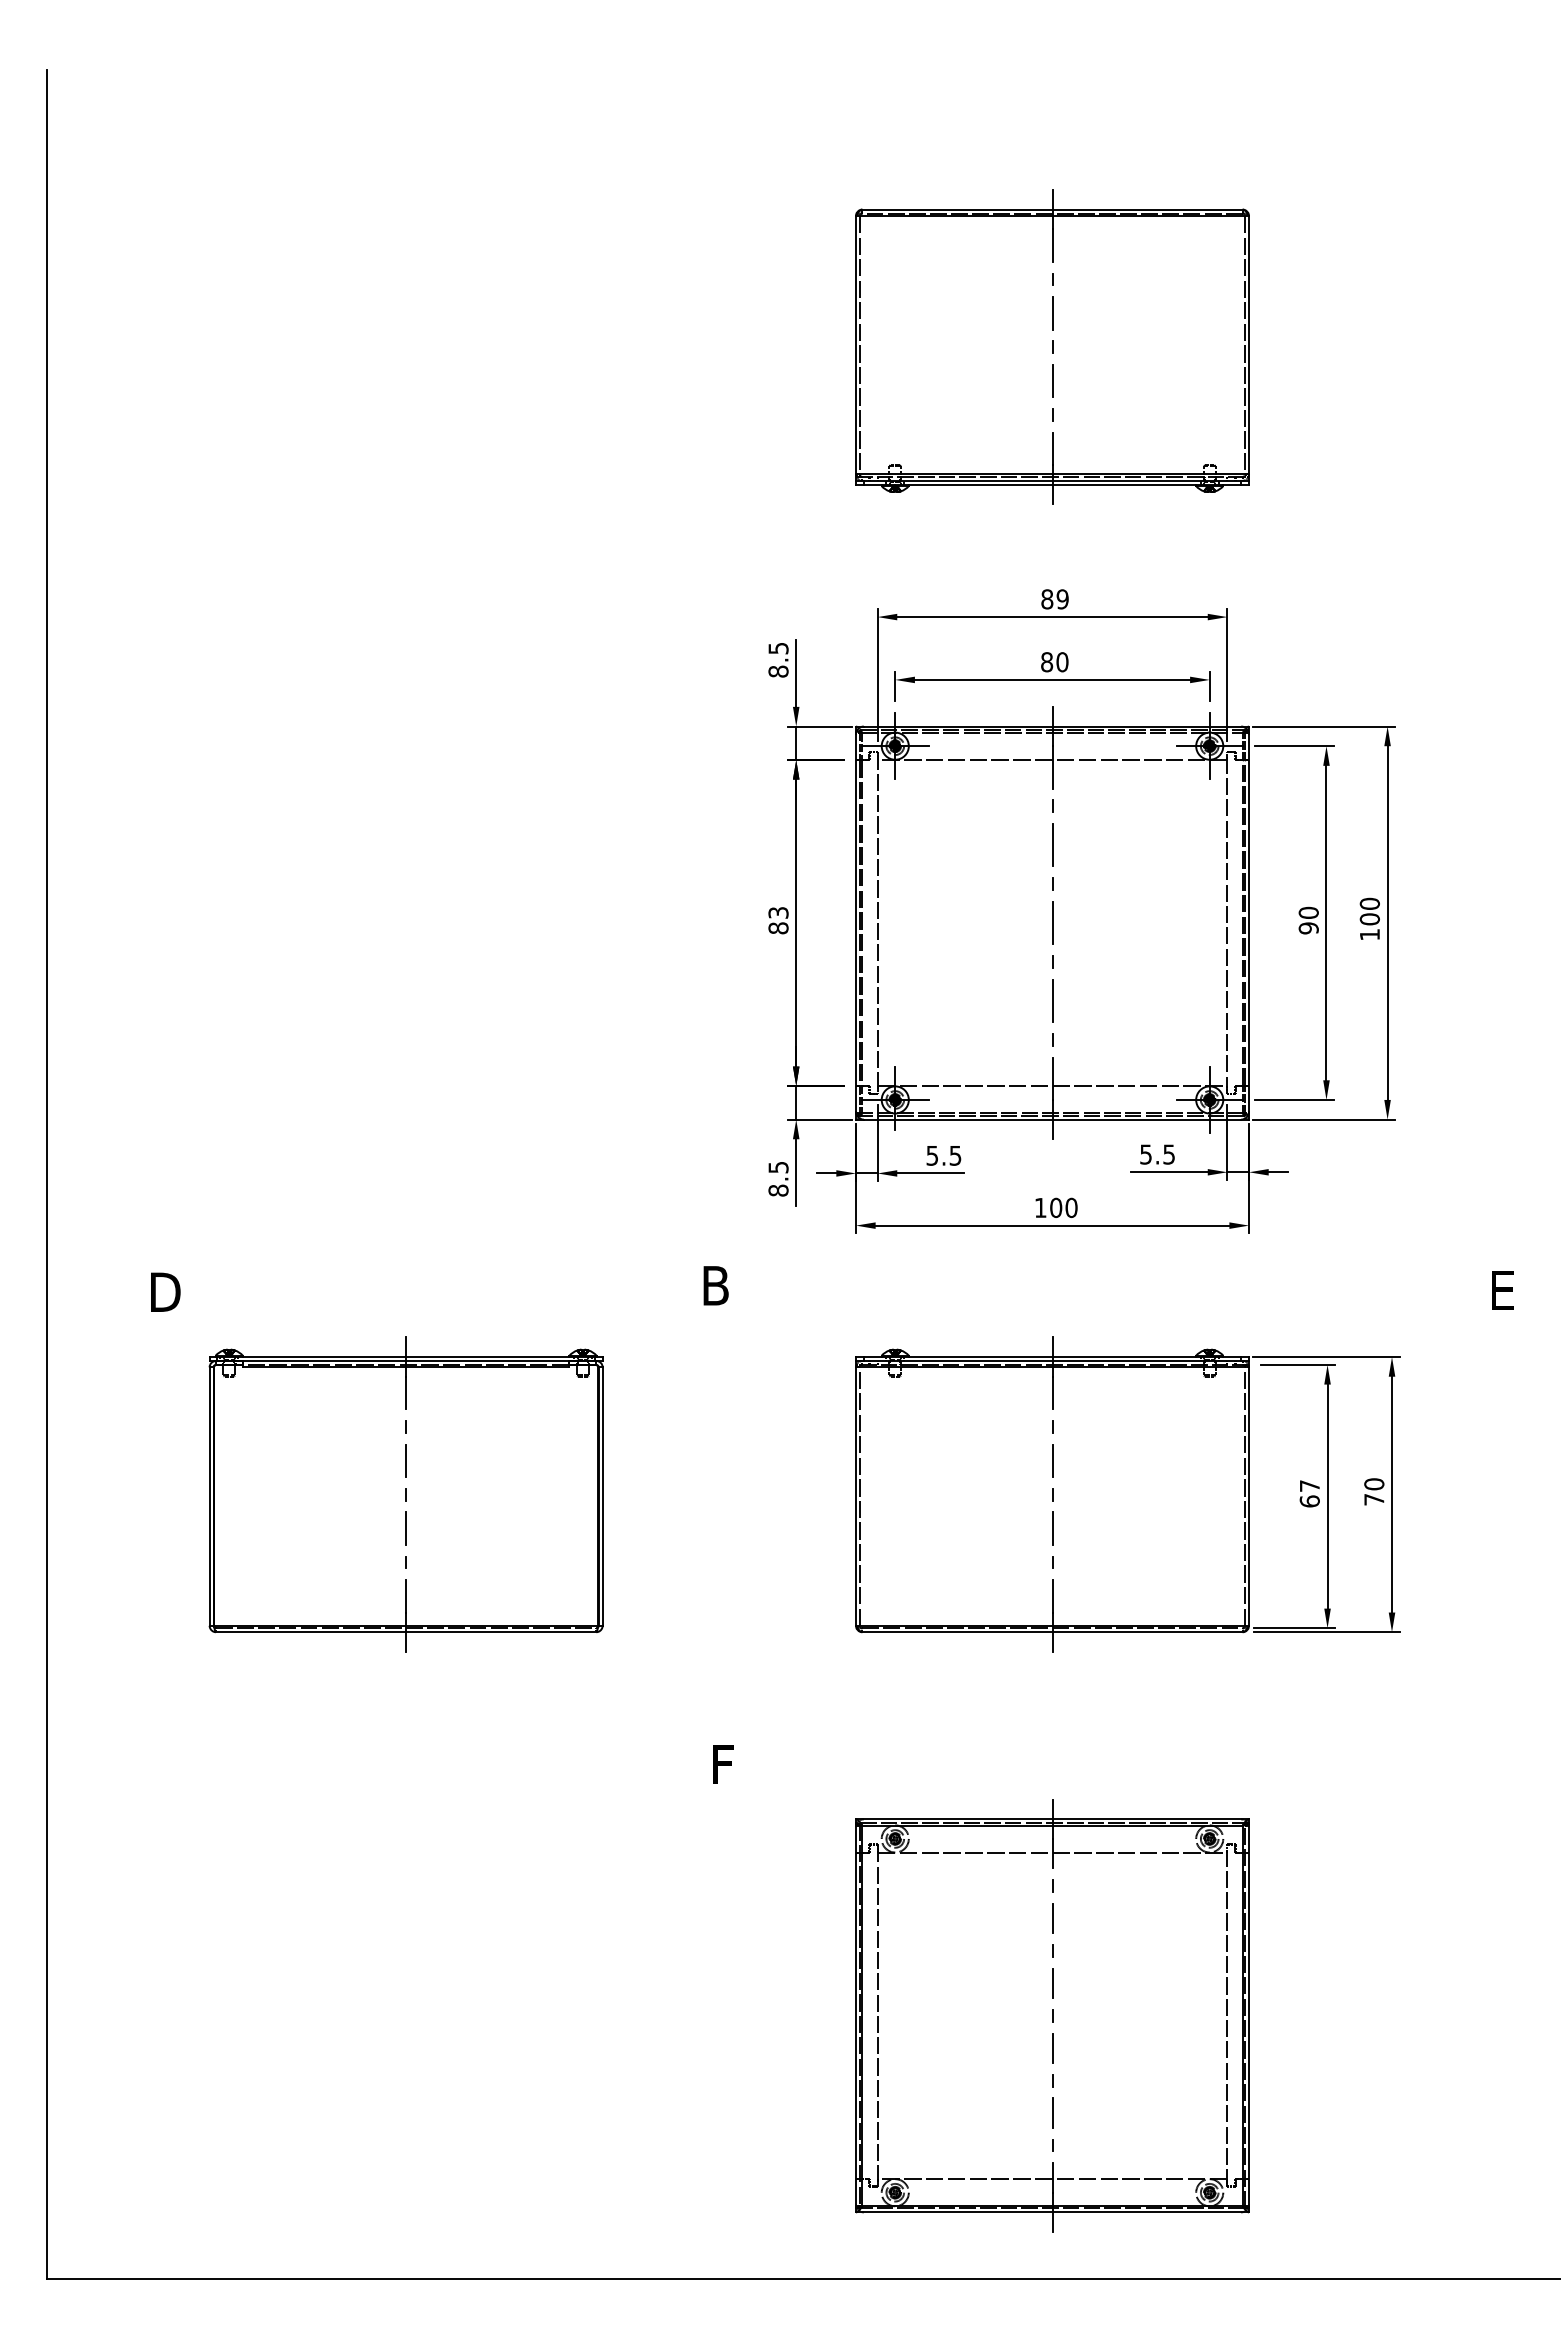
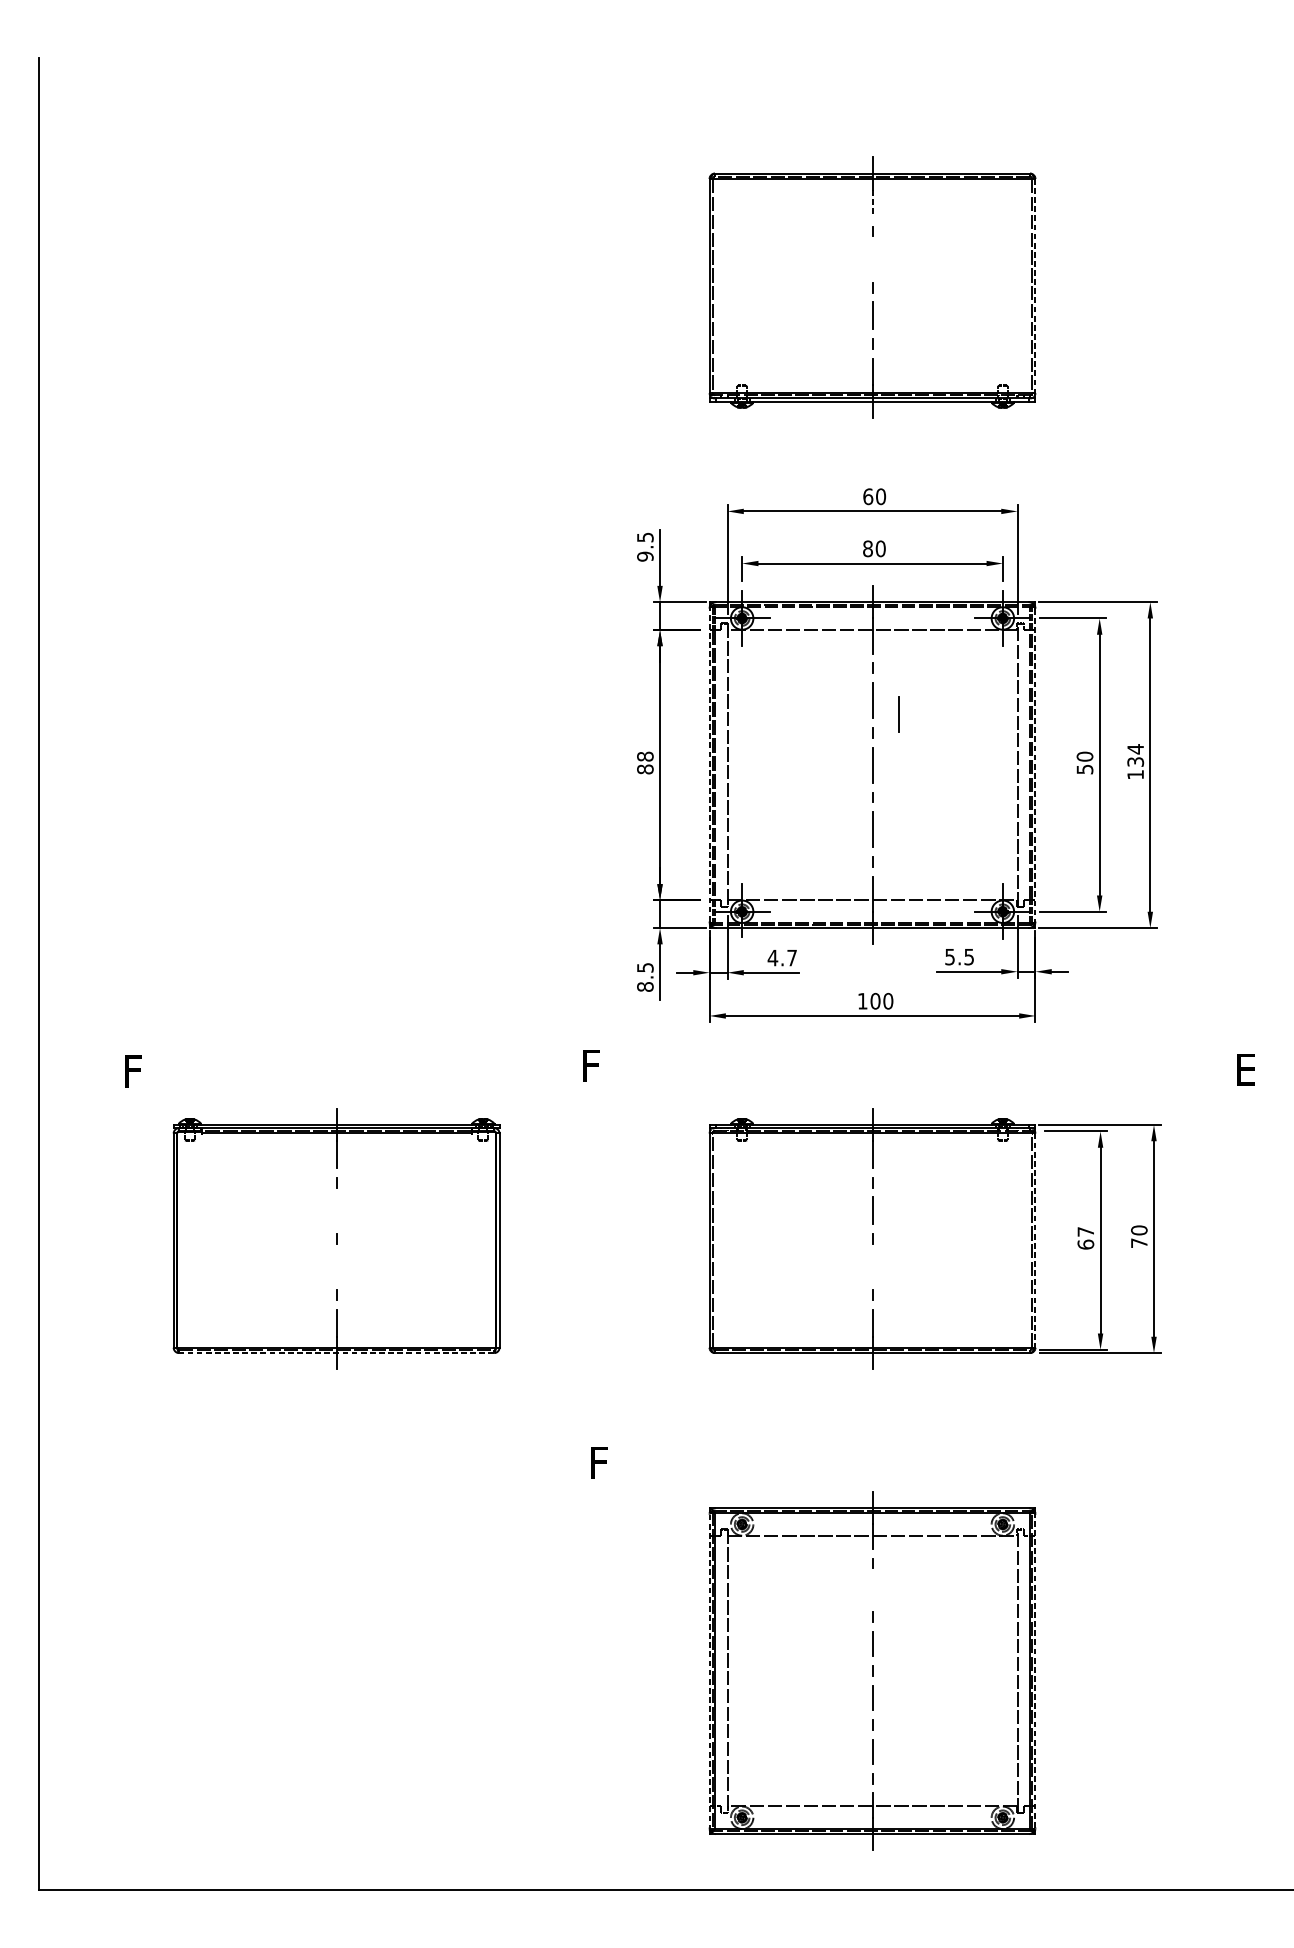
line: (1052, 246) -> (872, 204), solid -> dashed
line: (1052, 313) -> (872, 259), removed
line: (1249, 345) -> (1035, 286), solid -> dashed
text: (1054, 599) -> (874, 496), 89 -> 60
text: (778, 671) -> (645, 556), 8.5 -> 9.5
line: (1084, 861) -> (899, 714), added
text: (1369, 911) -> (1135, 755), 100 -> 134
text: (778, 912) -> (645, 756), 83 -> 88
line: (855, 923) -> (709, 765), solid -> dashed
line: (1249, 923) -> (1035, 765), solid -> dashed
text: (1308, 928) -> (1084, 769), 90 -> 50
text: (943, 1155) -> (782, 957), 5.5 -> 4.7
text: (715, 1285) -> (593, 1065), B -> F
text: (165, 1291) -> (137, 1070), D -> F
line: (406, 1460) -> (336, 1210), removed
line: (1249, 1497) -> (1035, 1241), solid -> dashed
line: (405, 1528) -> (336, 1267), removed
line: (1052, 1528) -> (872, 1267), removed
line: (405, 1632) -> (336, 1353), solid -> dashed
line: (1052, 1918) -> (872, 1590), removed
line: (855, 2015) -> (709, 1670), solid -> dashed
line: (1249, 2016) -> (1035, 1671), solid -> dashed

